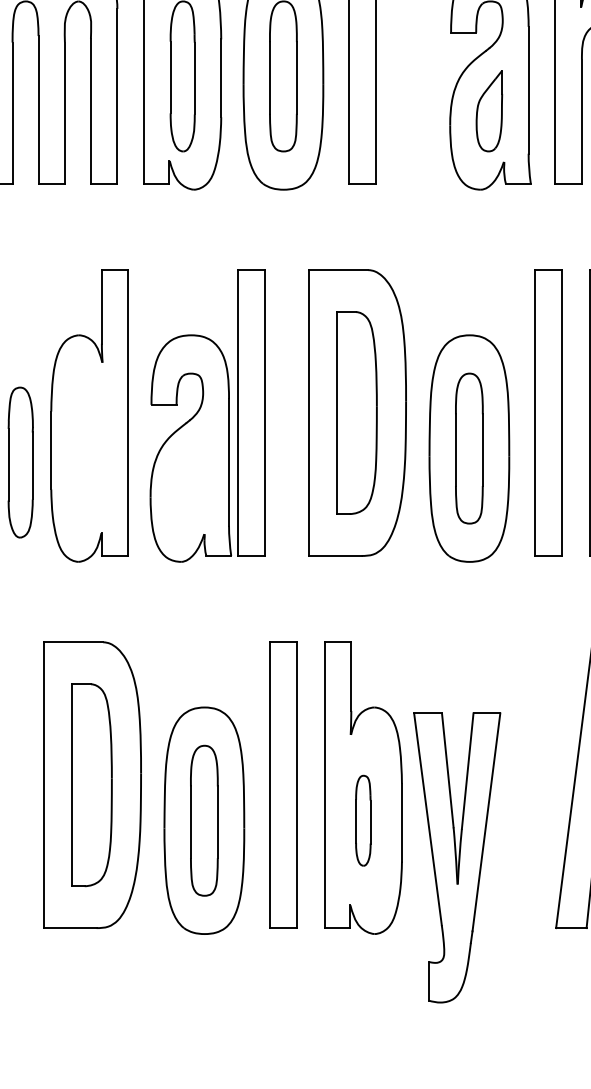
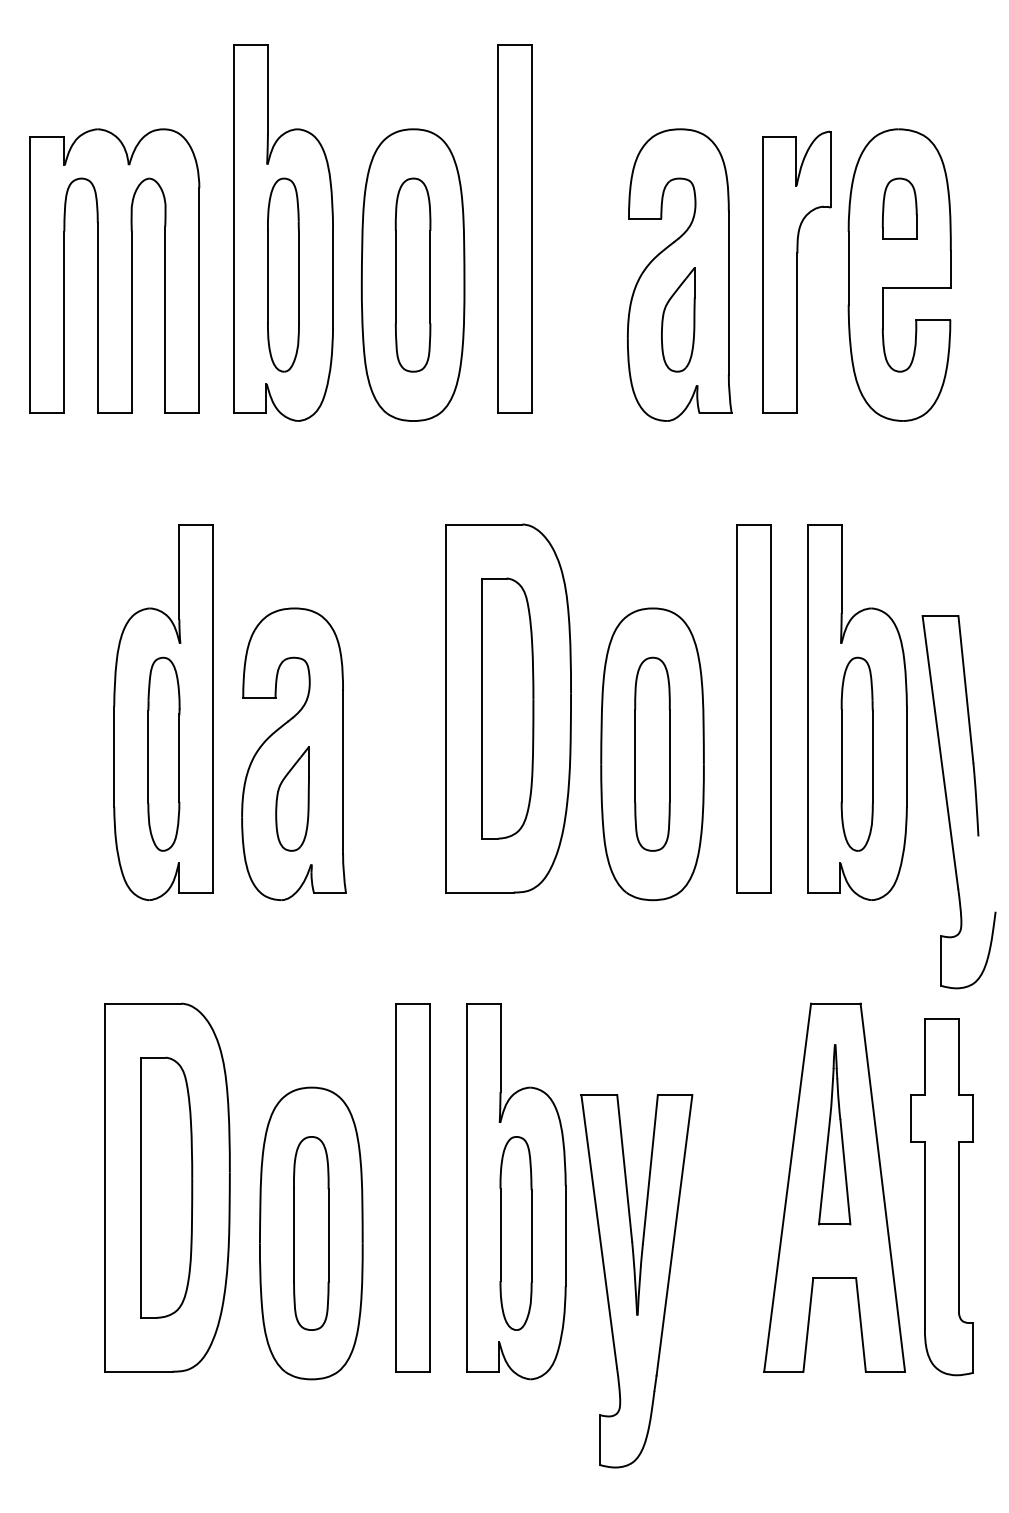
part: (251, 413) -> (371, 708), removed
part: (20, 461) -> (163, 753), moved
part: (189, 482) -> (292, 798), added
part: (362, 820) -> (515, 1233), size x1.67

